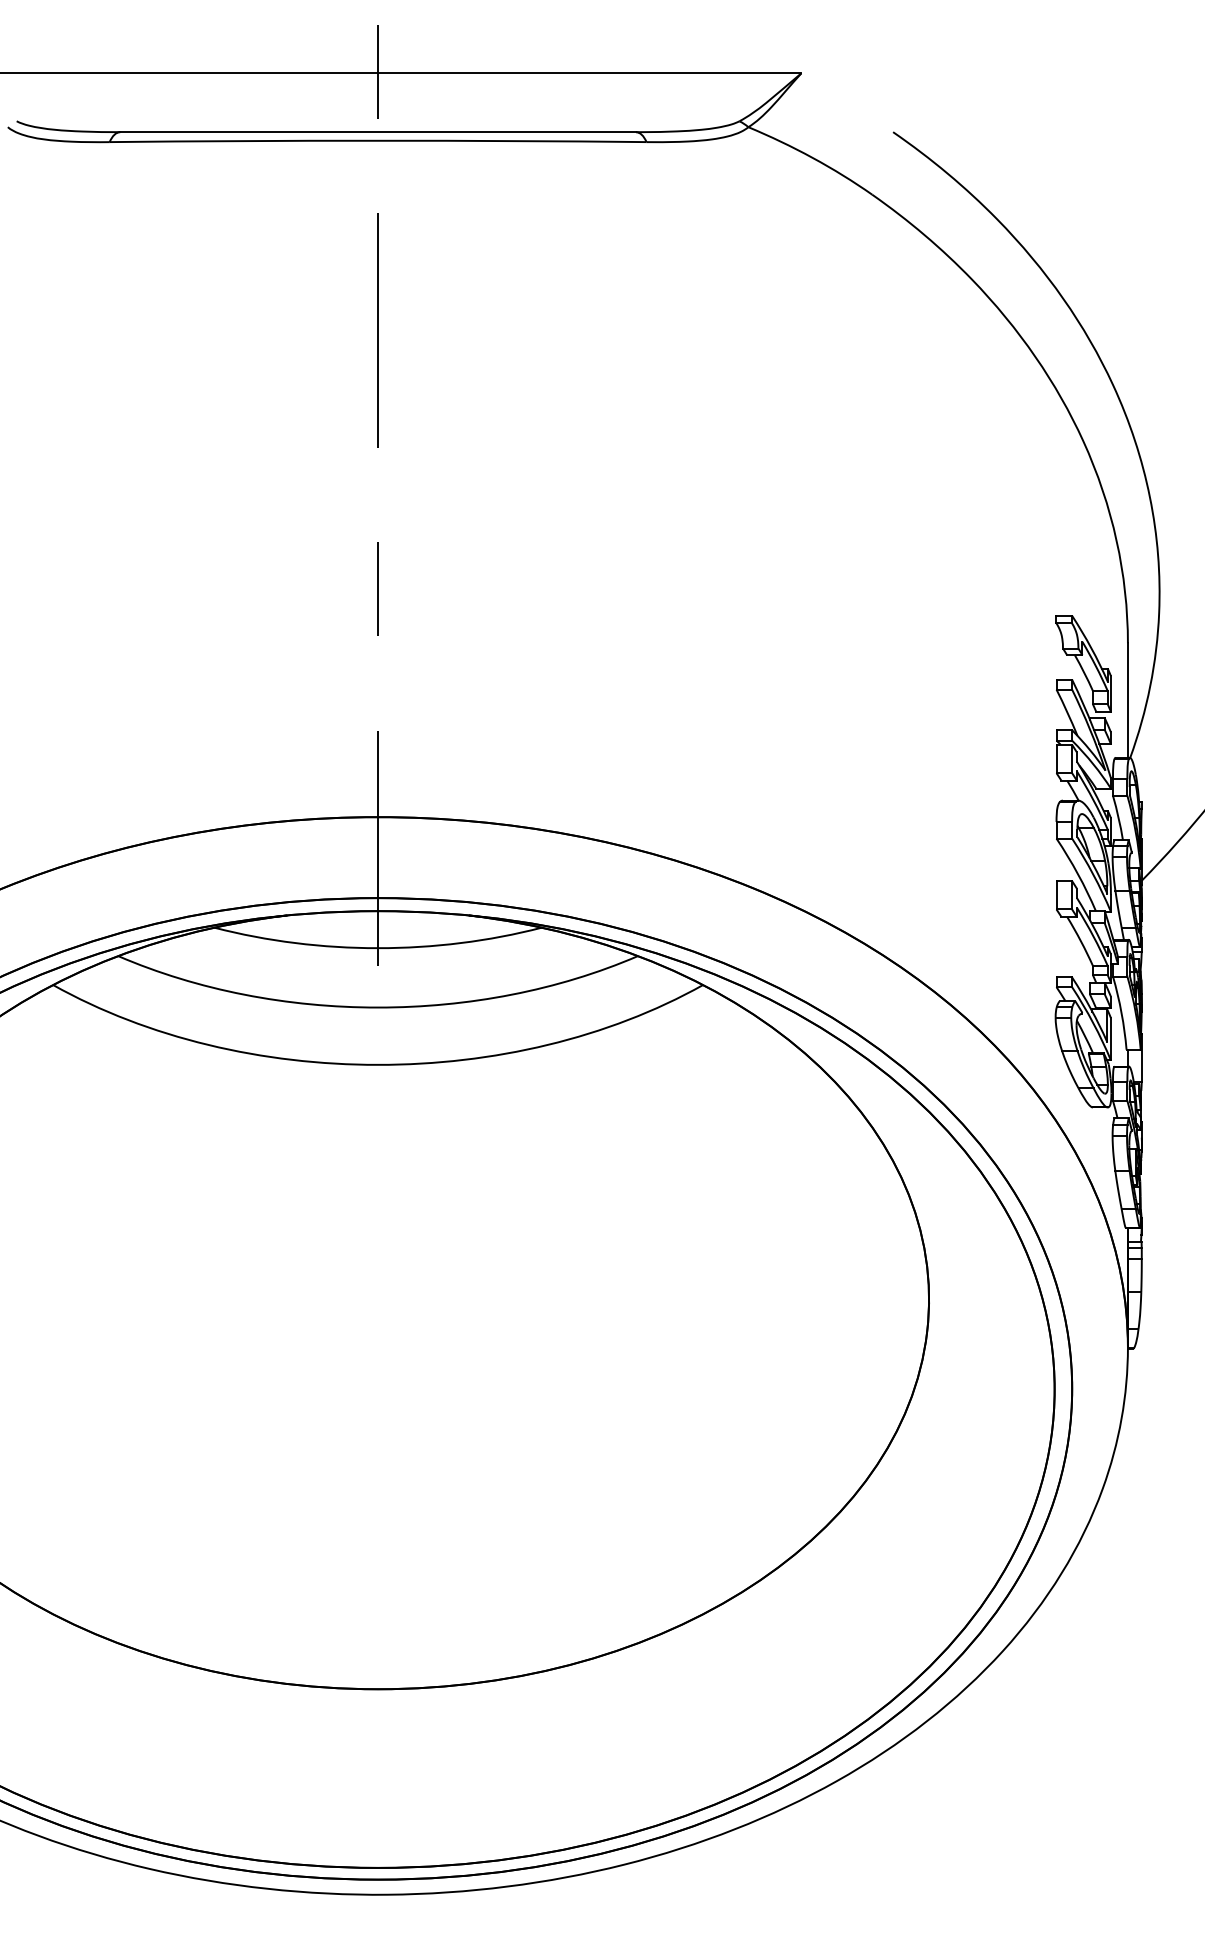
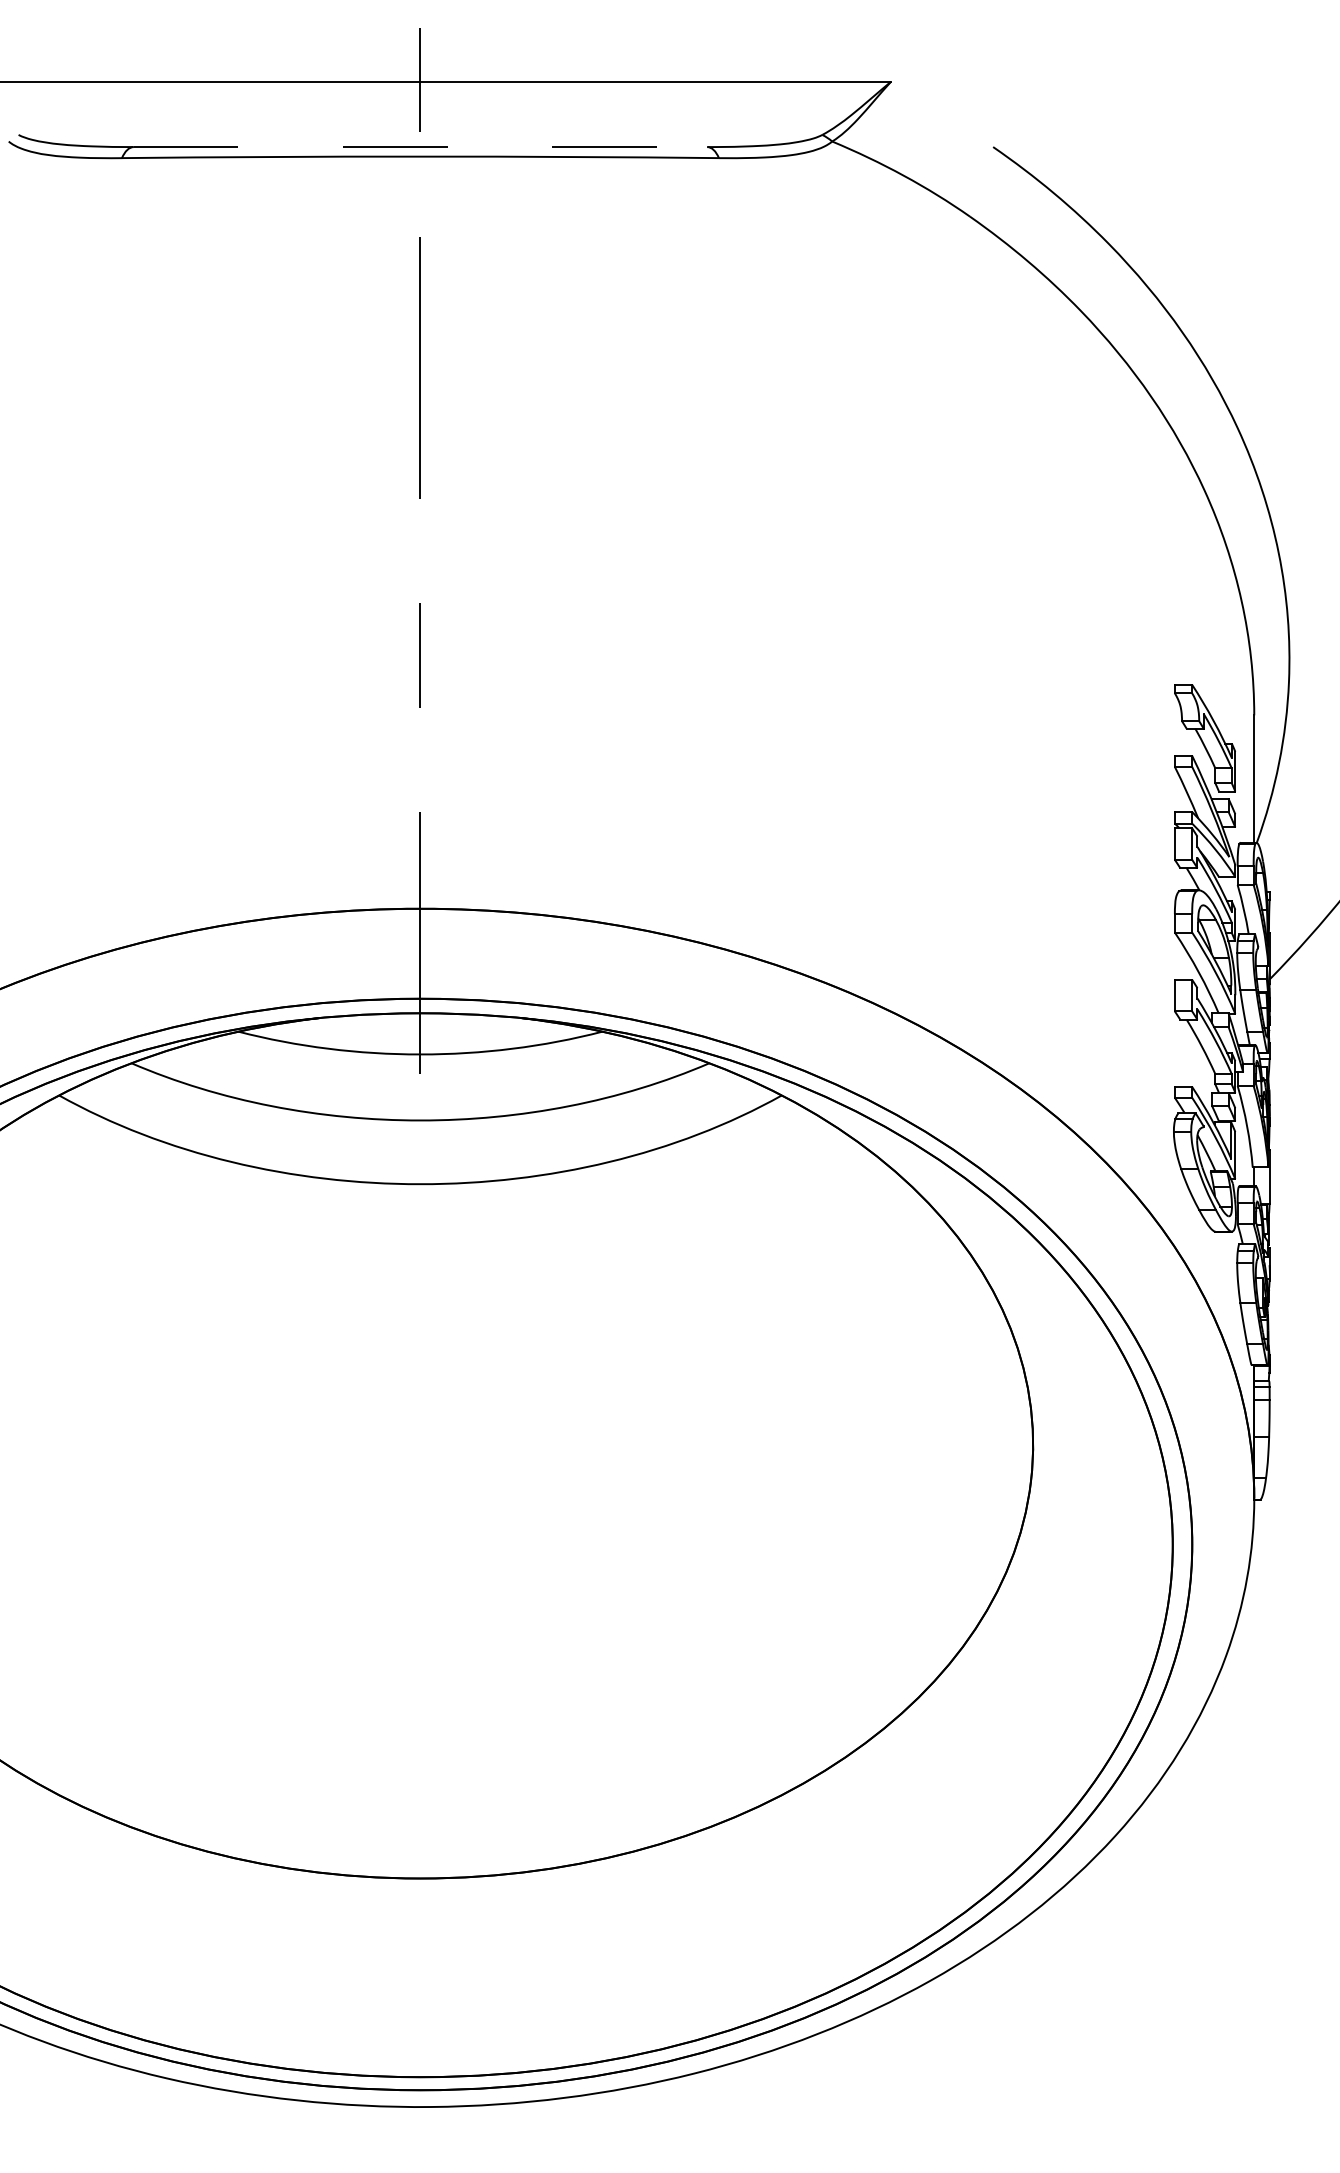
line: (378, 132) -> (420, 147), solid -> dashed

